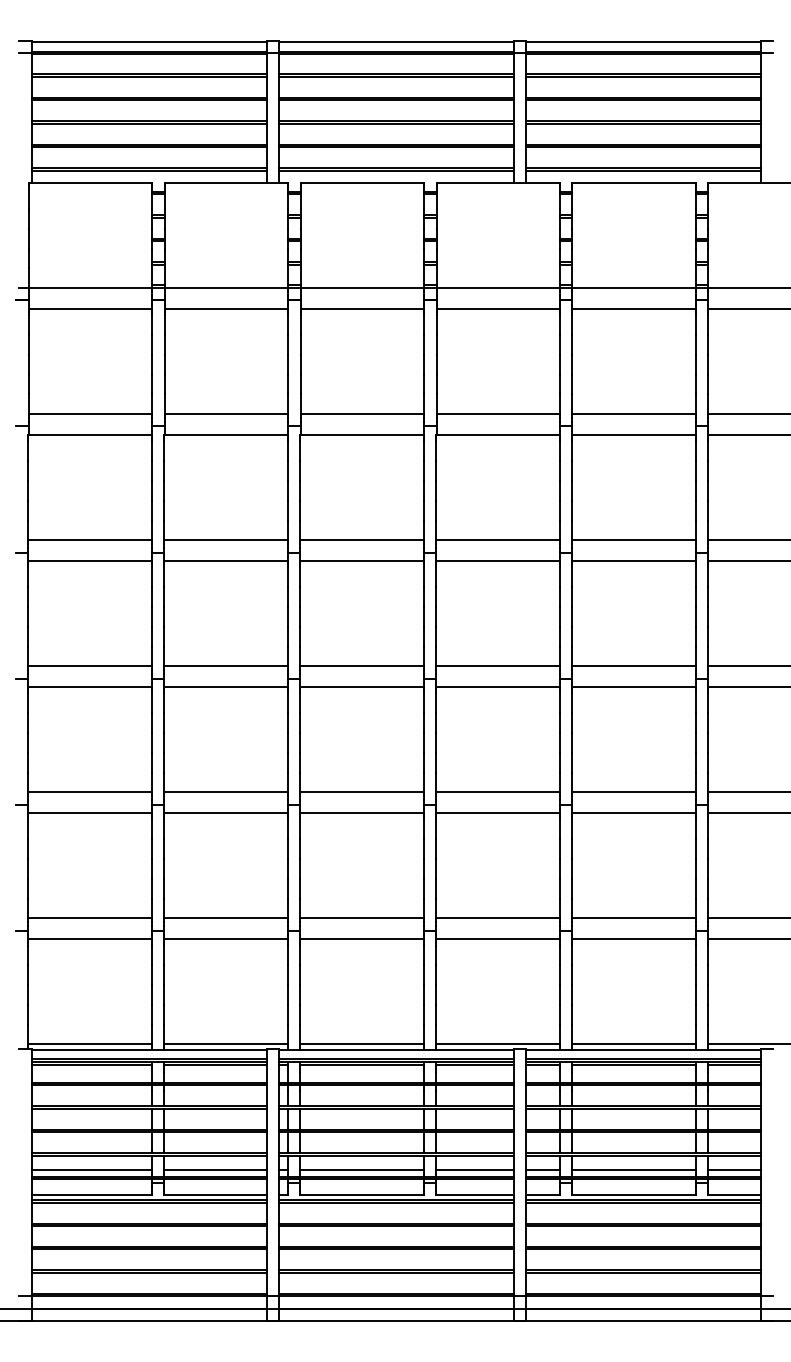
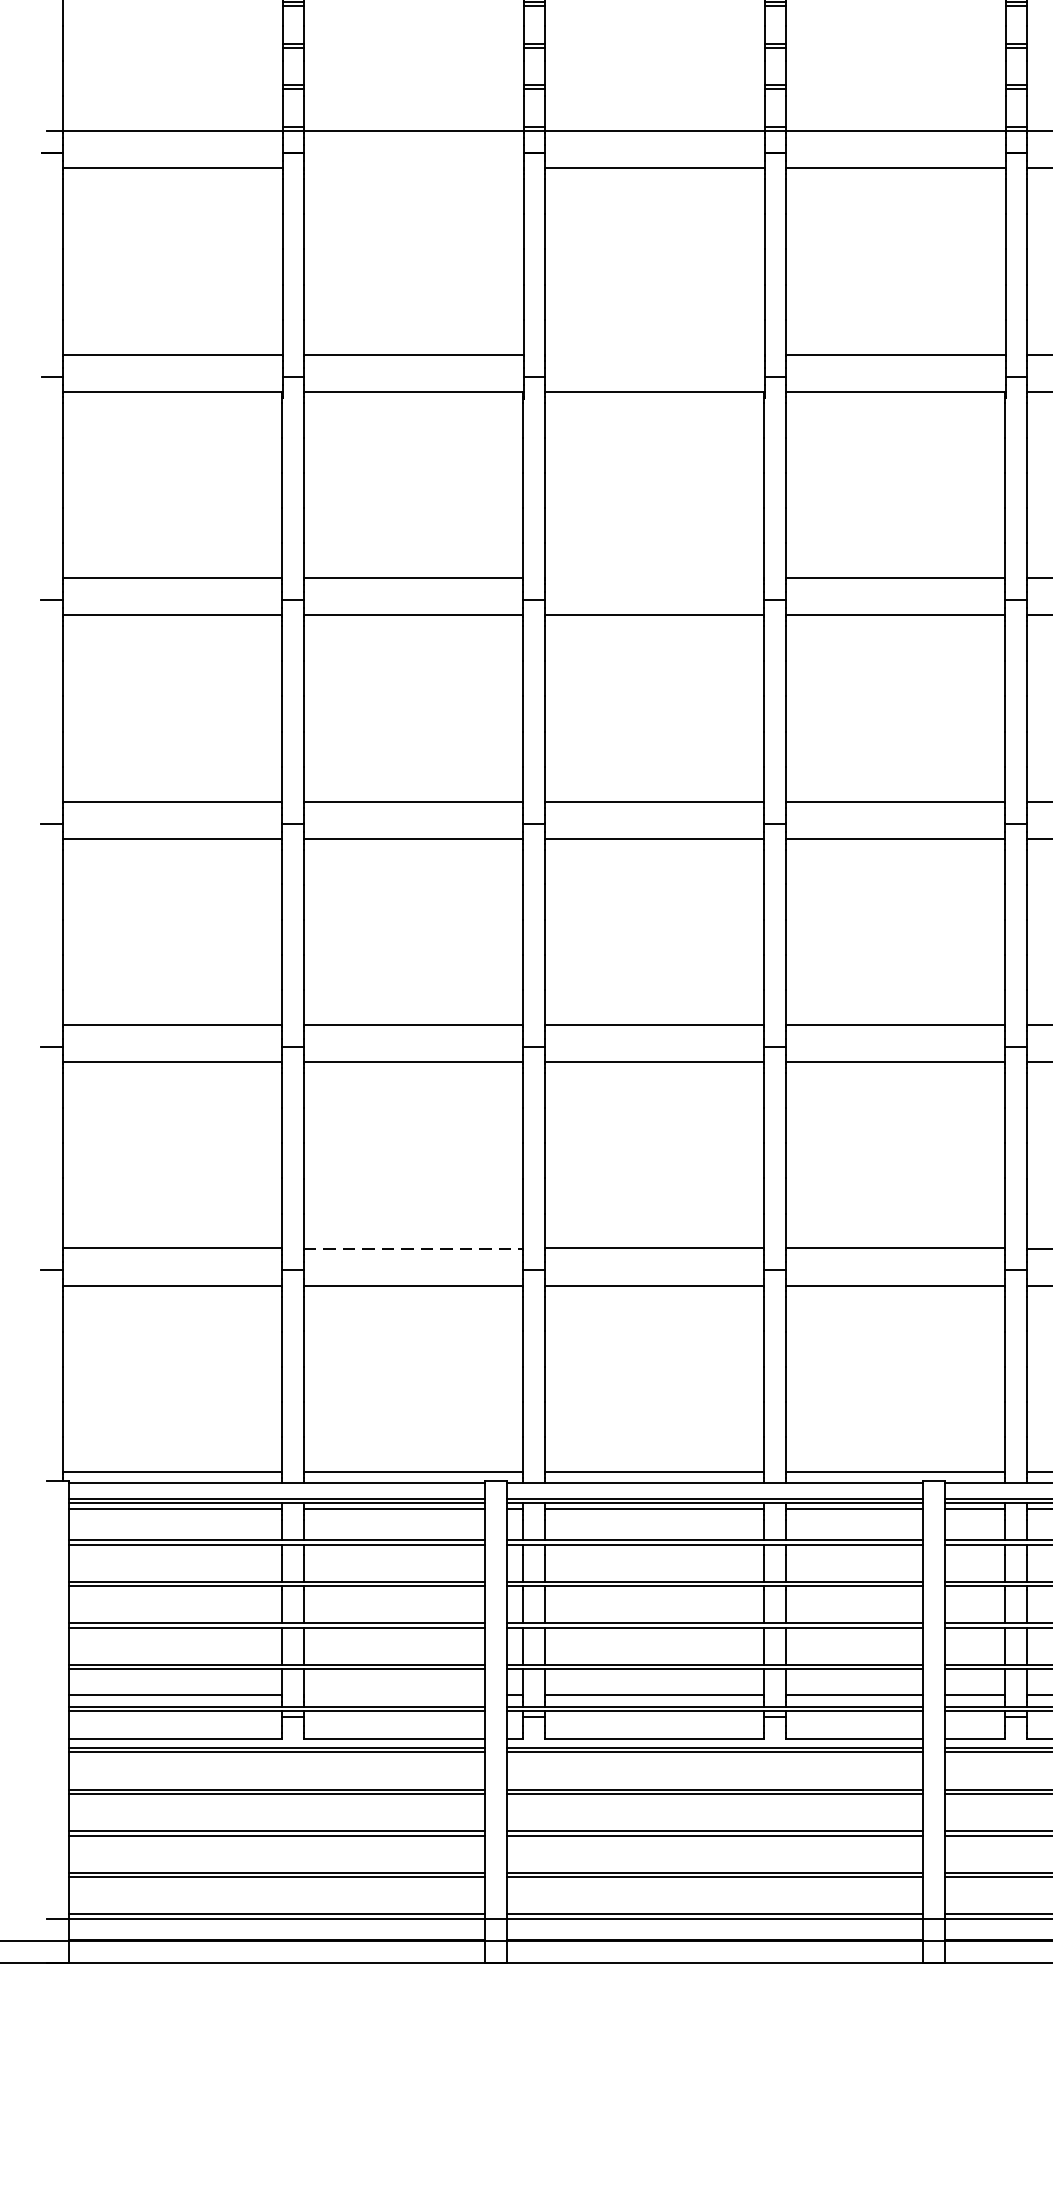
line: (226, 309) -> (414, 169), removed
line: (362, 414) -> (655, 355), removed
line: (361, 540) -> (653, 578), removed
line: (226, 918) -> (414, 1248), solid -> dashed
line: (215, 1170) -> (394, 1695), removed

